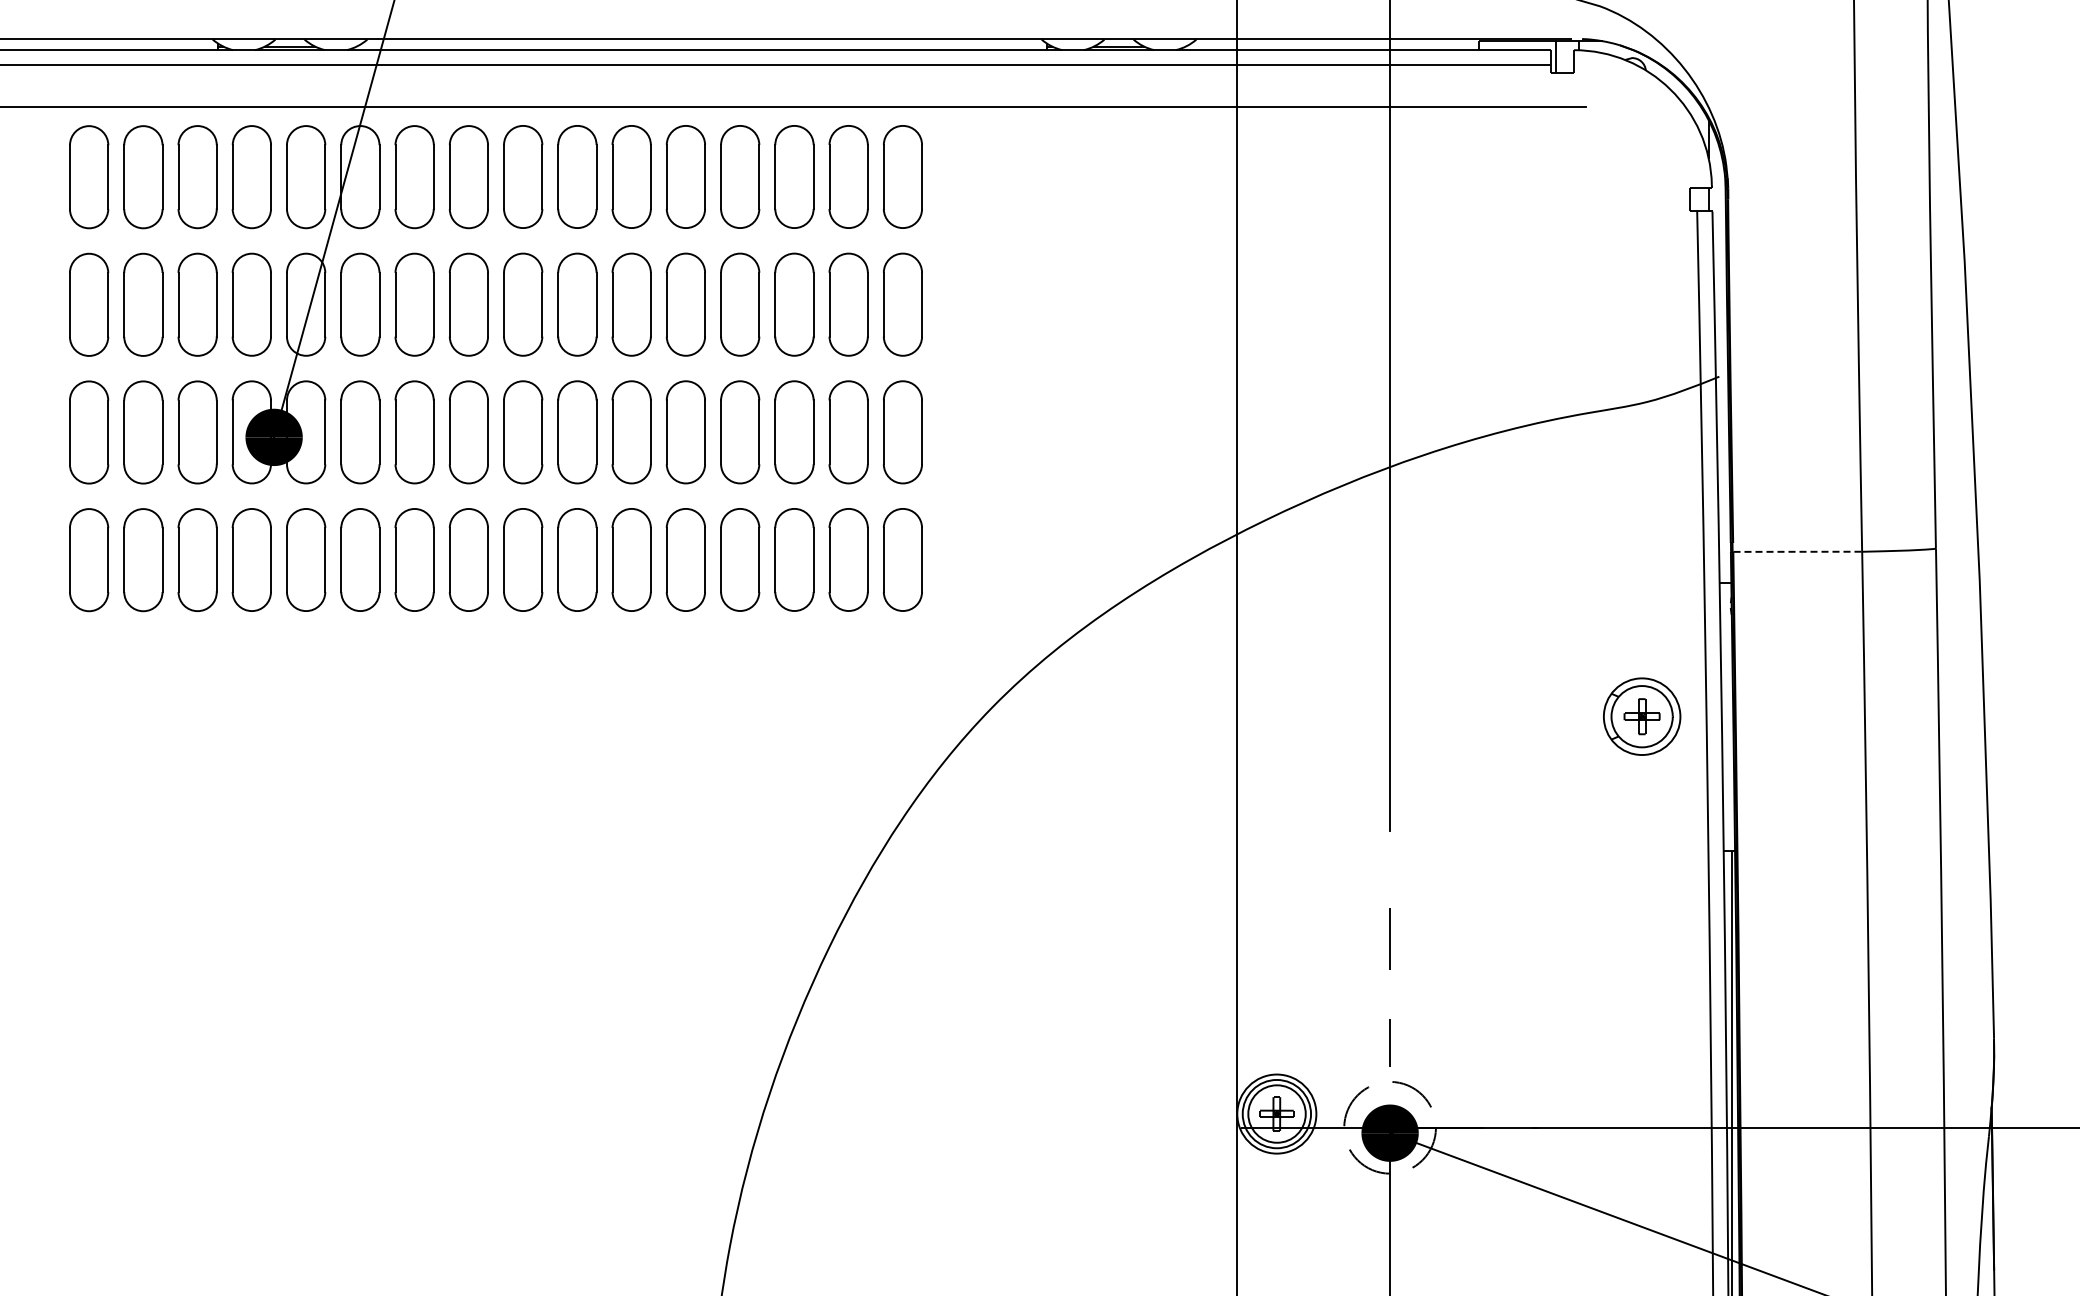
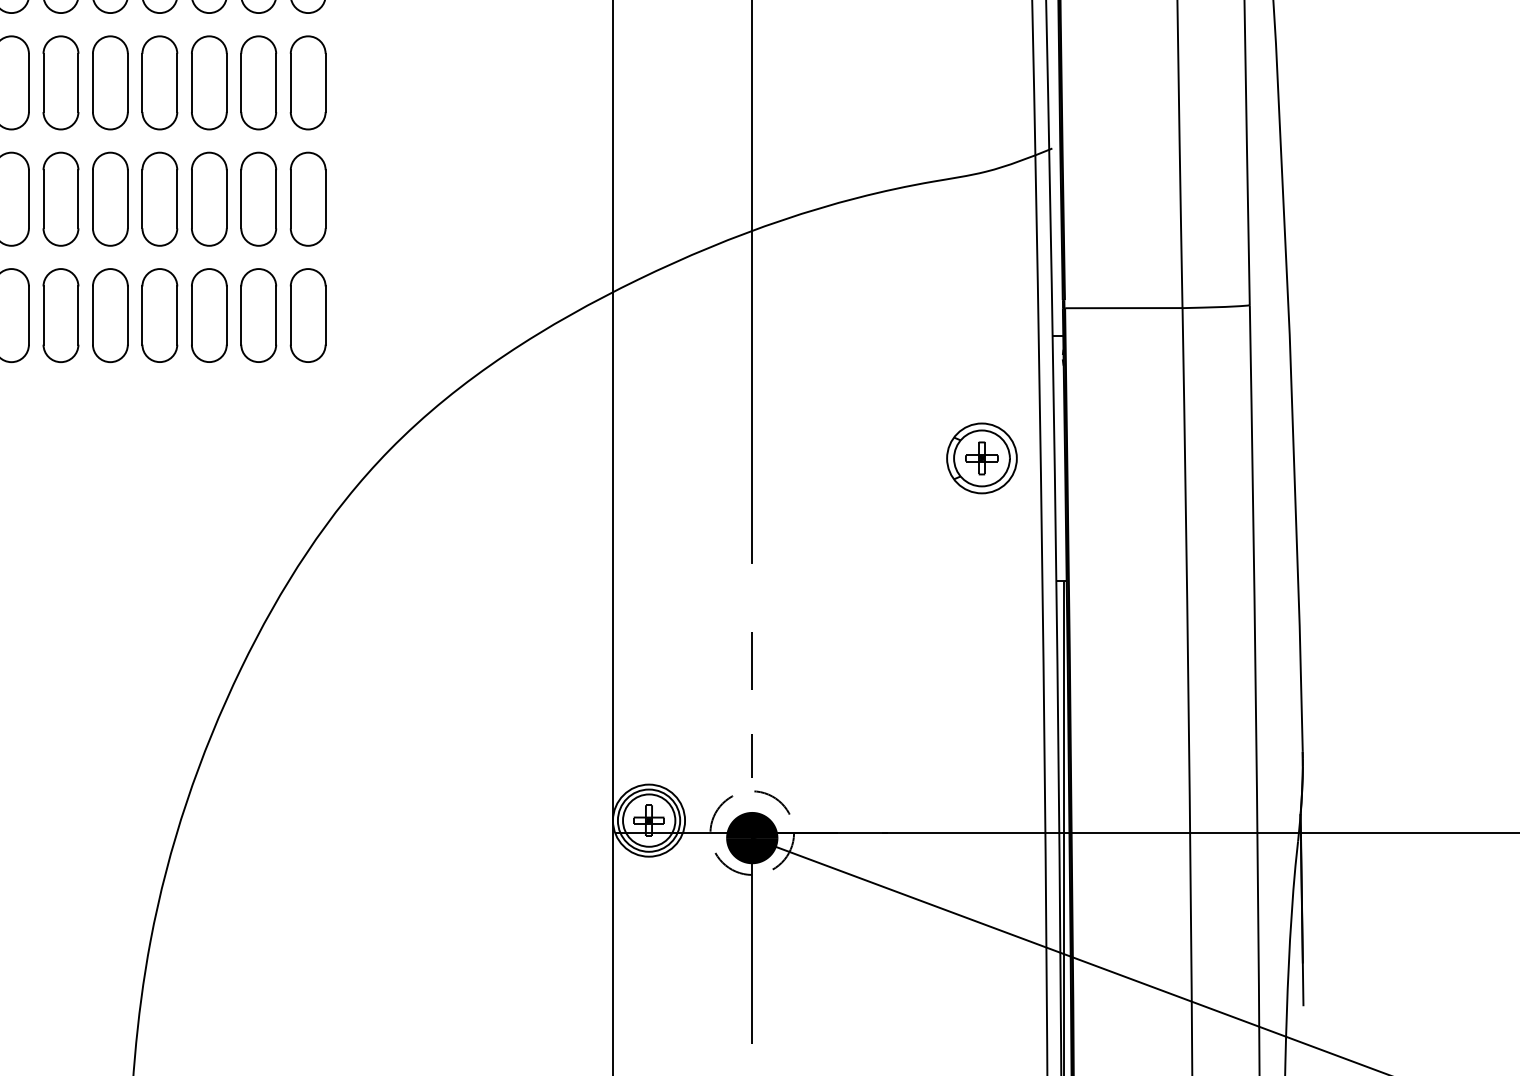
line: (1798, 551) -> (1124, 307), dashed -> solid

